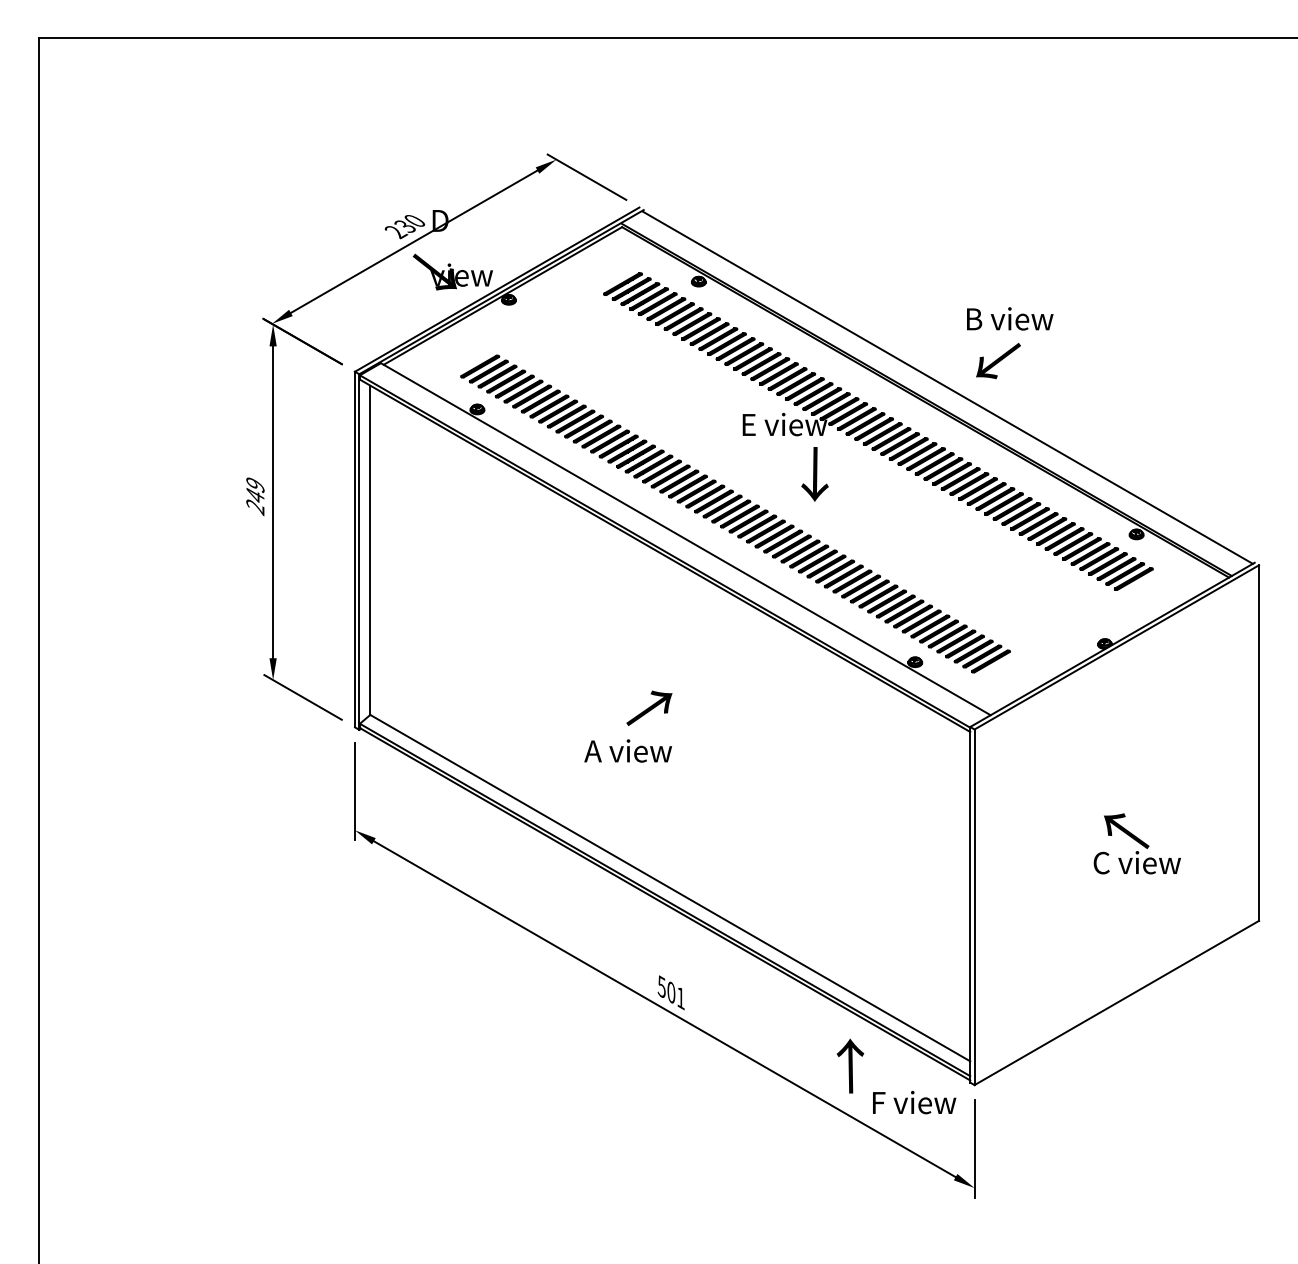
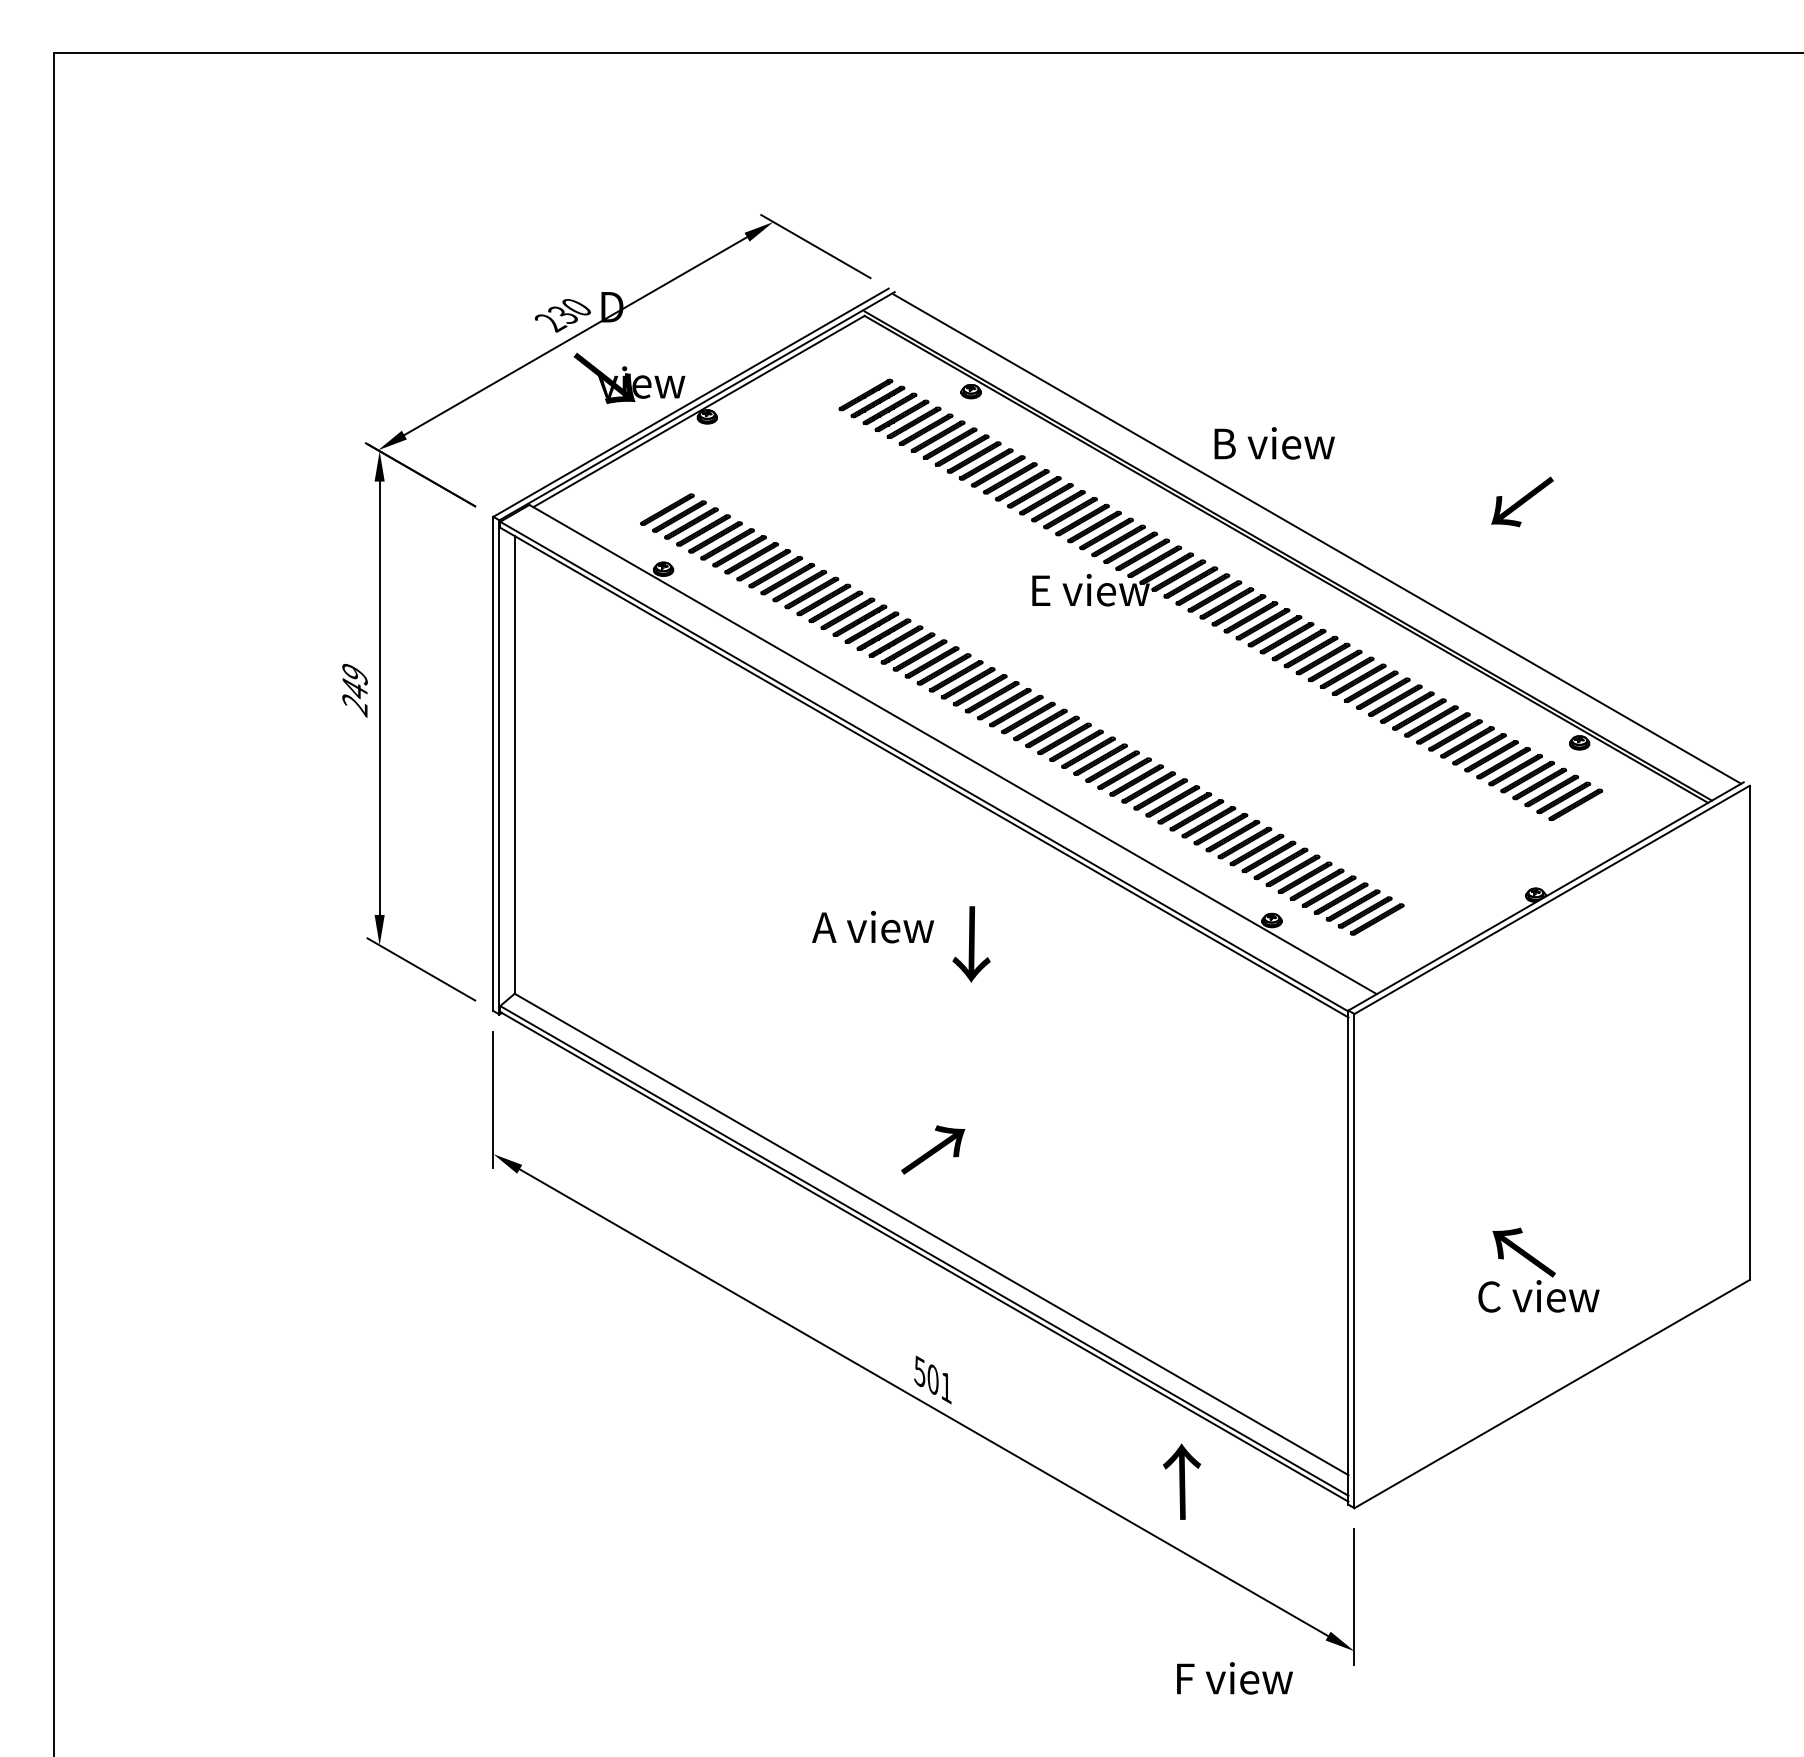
text: (1010, 318) -> (1275, 442), moved
text: (998, 361) -> (1522, 502), moved
text: (814, 474) -> (970, 944), moved
text: (649, 707) -> (933, 1148), moved
text: (628, 750) -> (873, 926), moved
text: (1136, 843) -> (1537, 1269), moved
text: (914, 1102) -> (1234, 1678), moved

